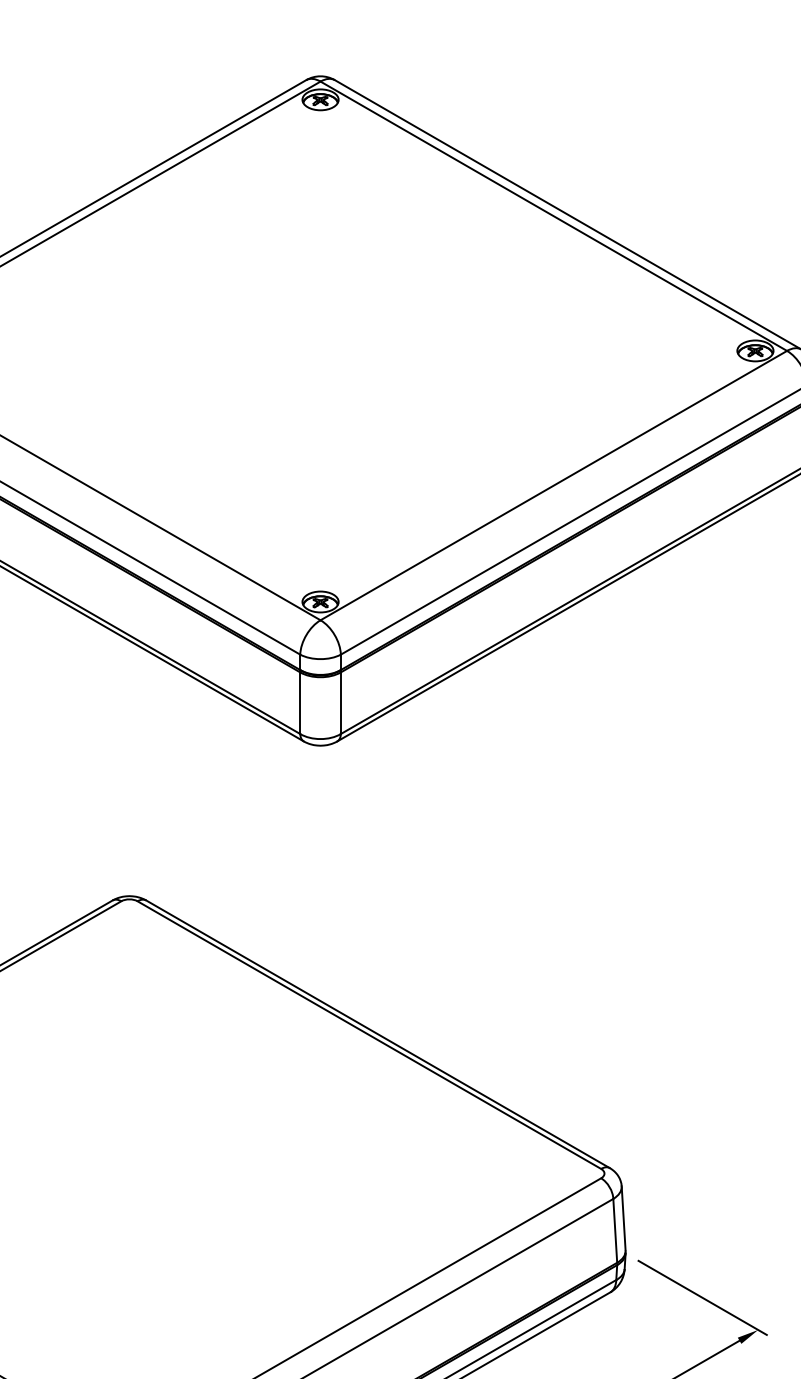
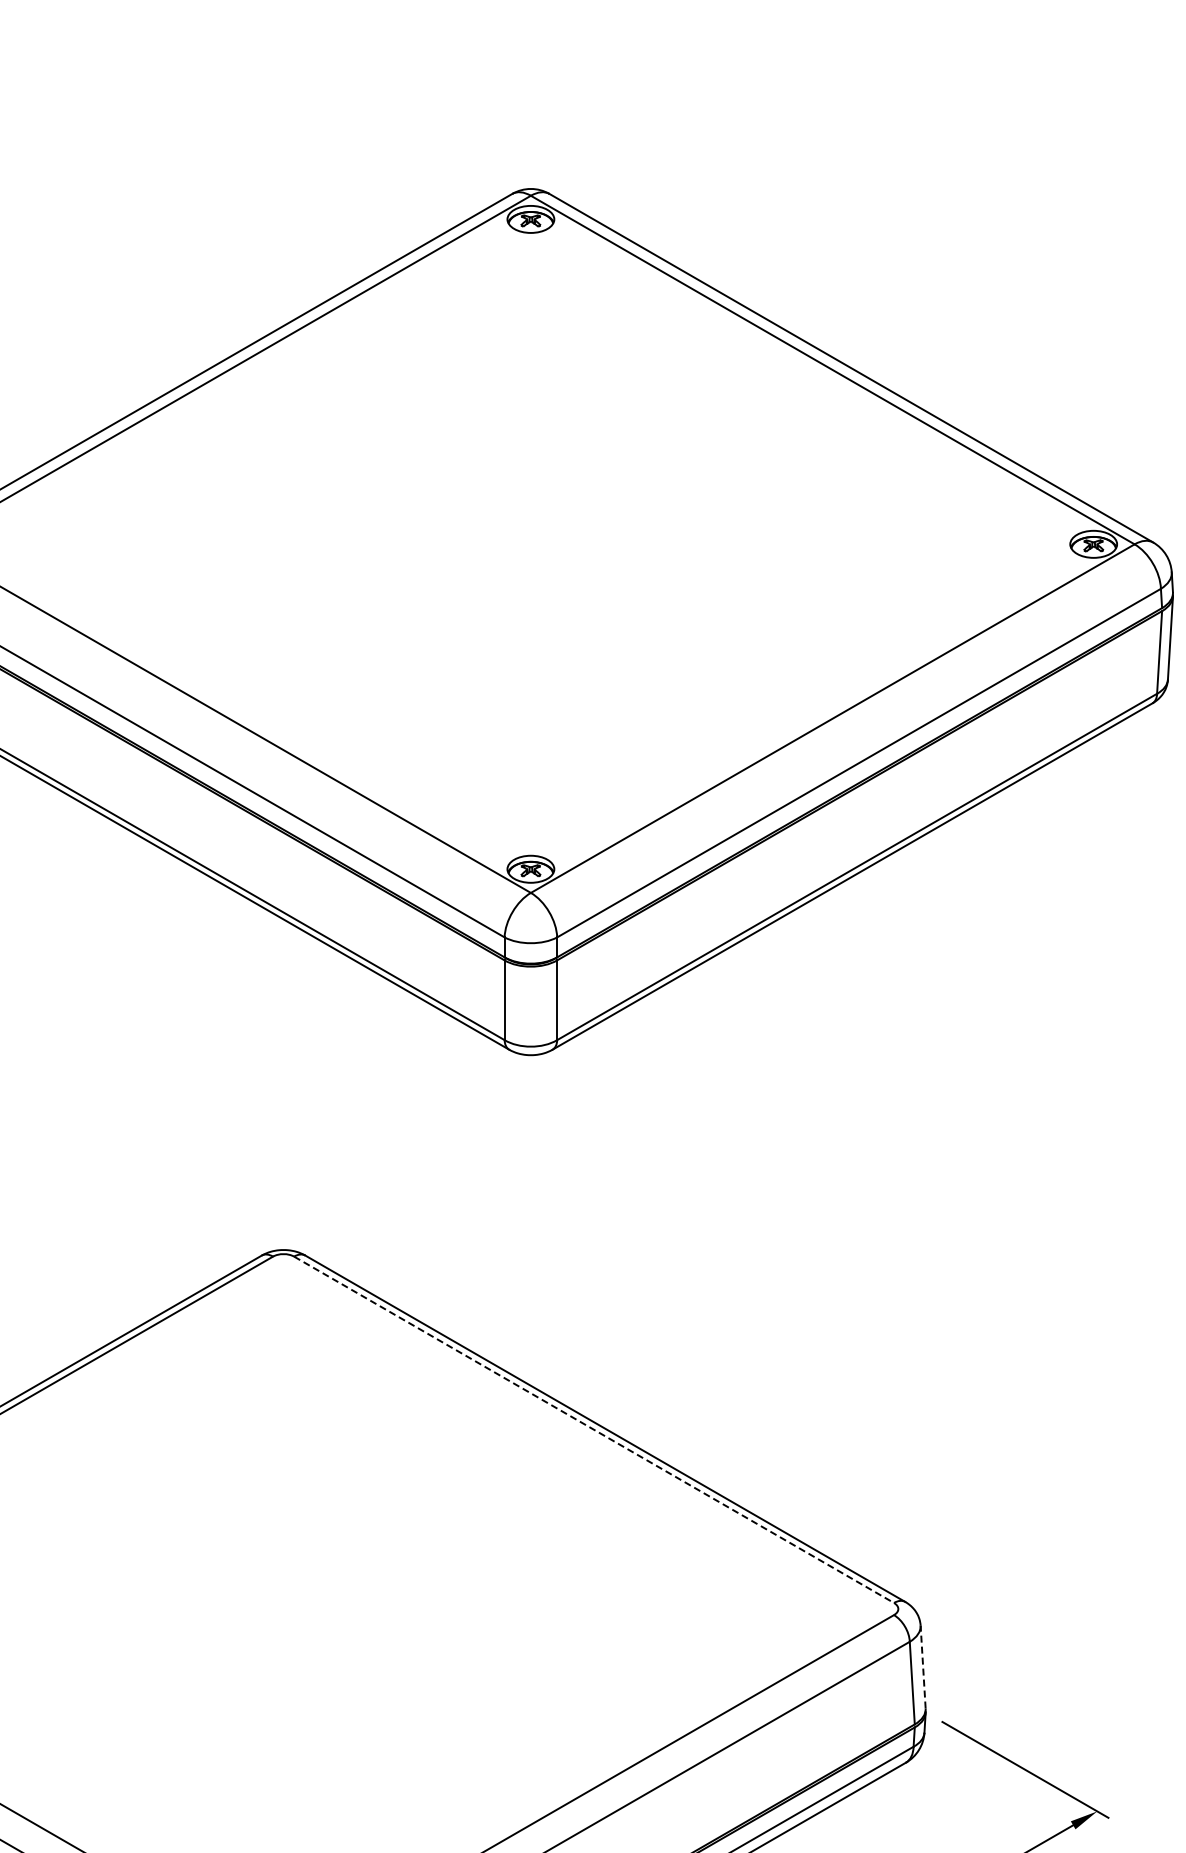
line: (369, 1035) -> (594, 1430), solid -> dashed
line: (623, 1218) -> (923, 1667), solid -> dashed

